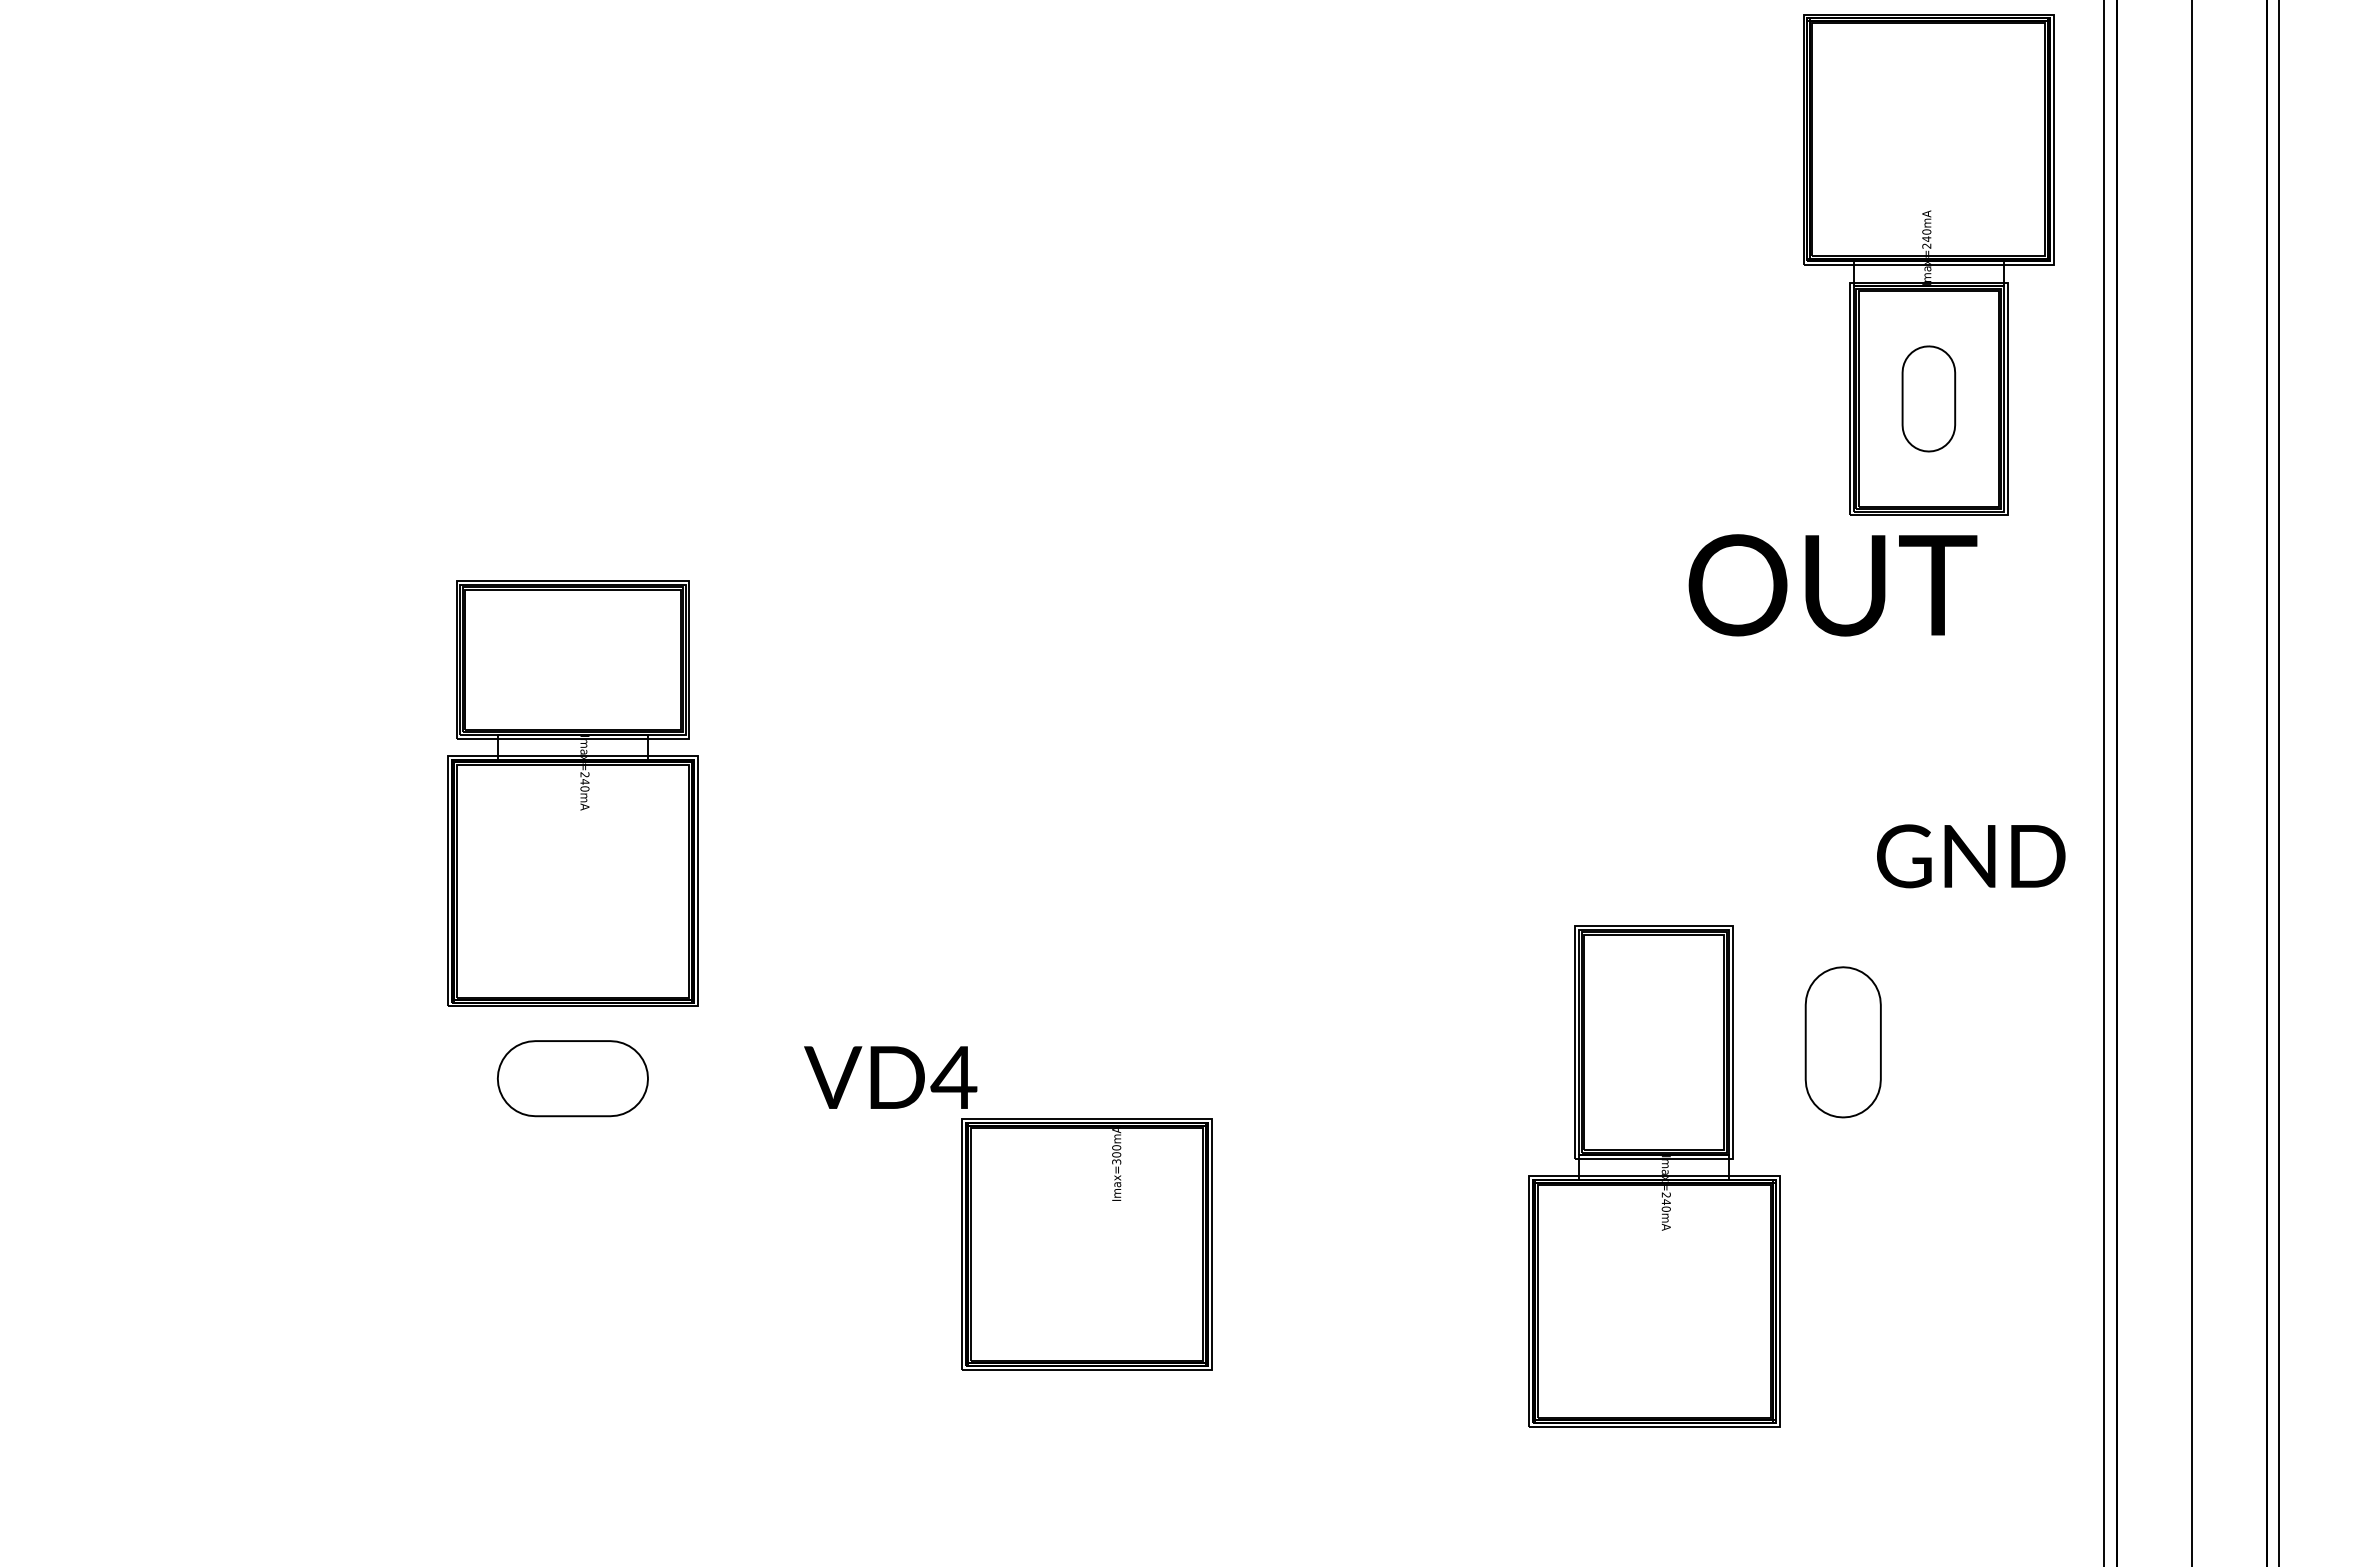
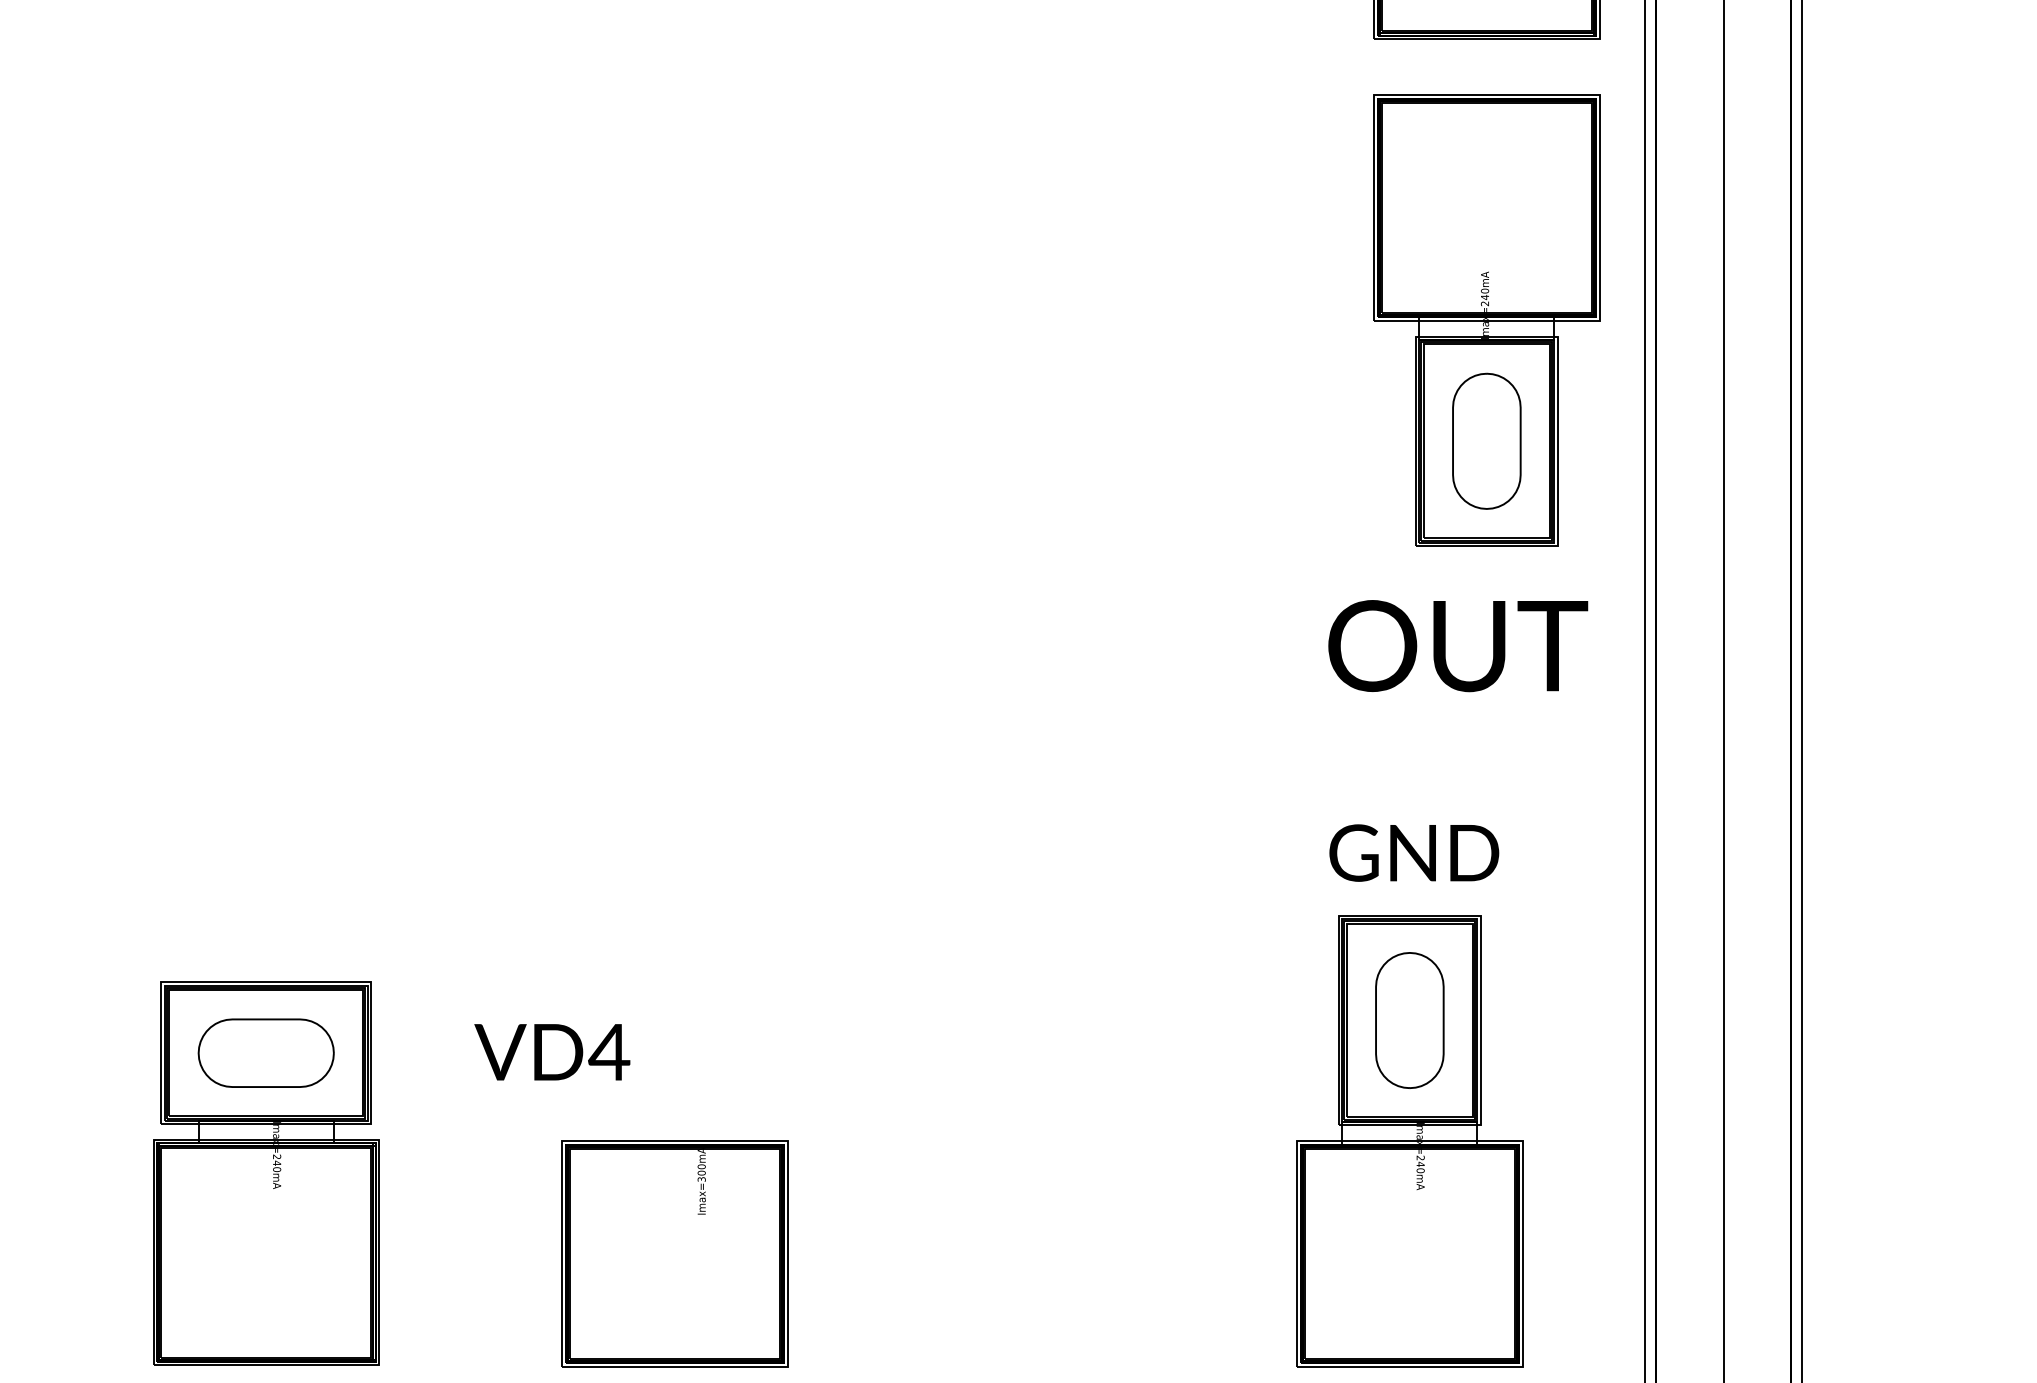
part: (1928, 398) -> (1486, 440), size x1.43
text: (1832, 585) -> (1457, 646), moved
part: (572, 793) -> (265, 1173), moved
text: (1971, 856) -> (1414, 853), moved
part: (1654, 1176) -> (1410, 1141), moved
part: (1086, 1244) -> (674, 1253), moved

